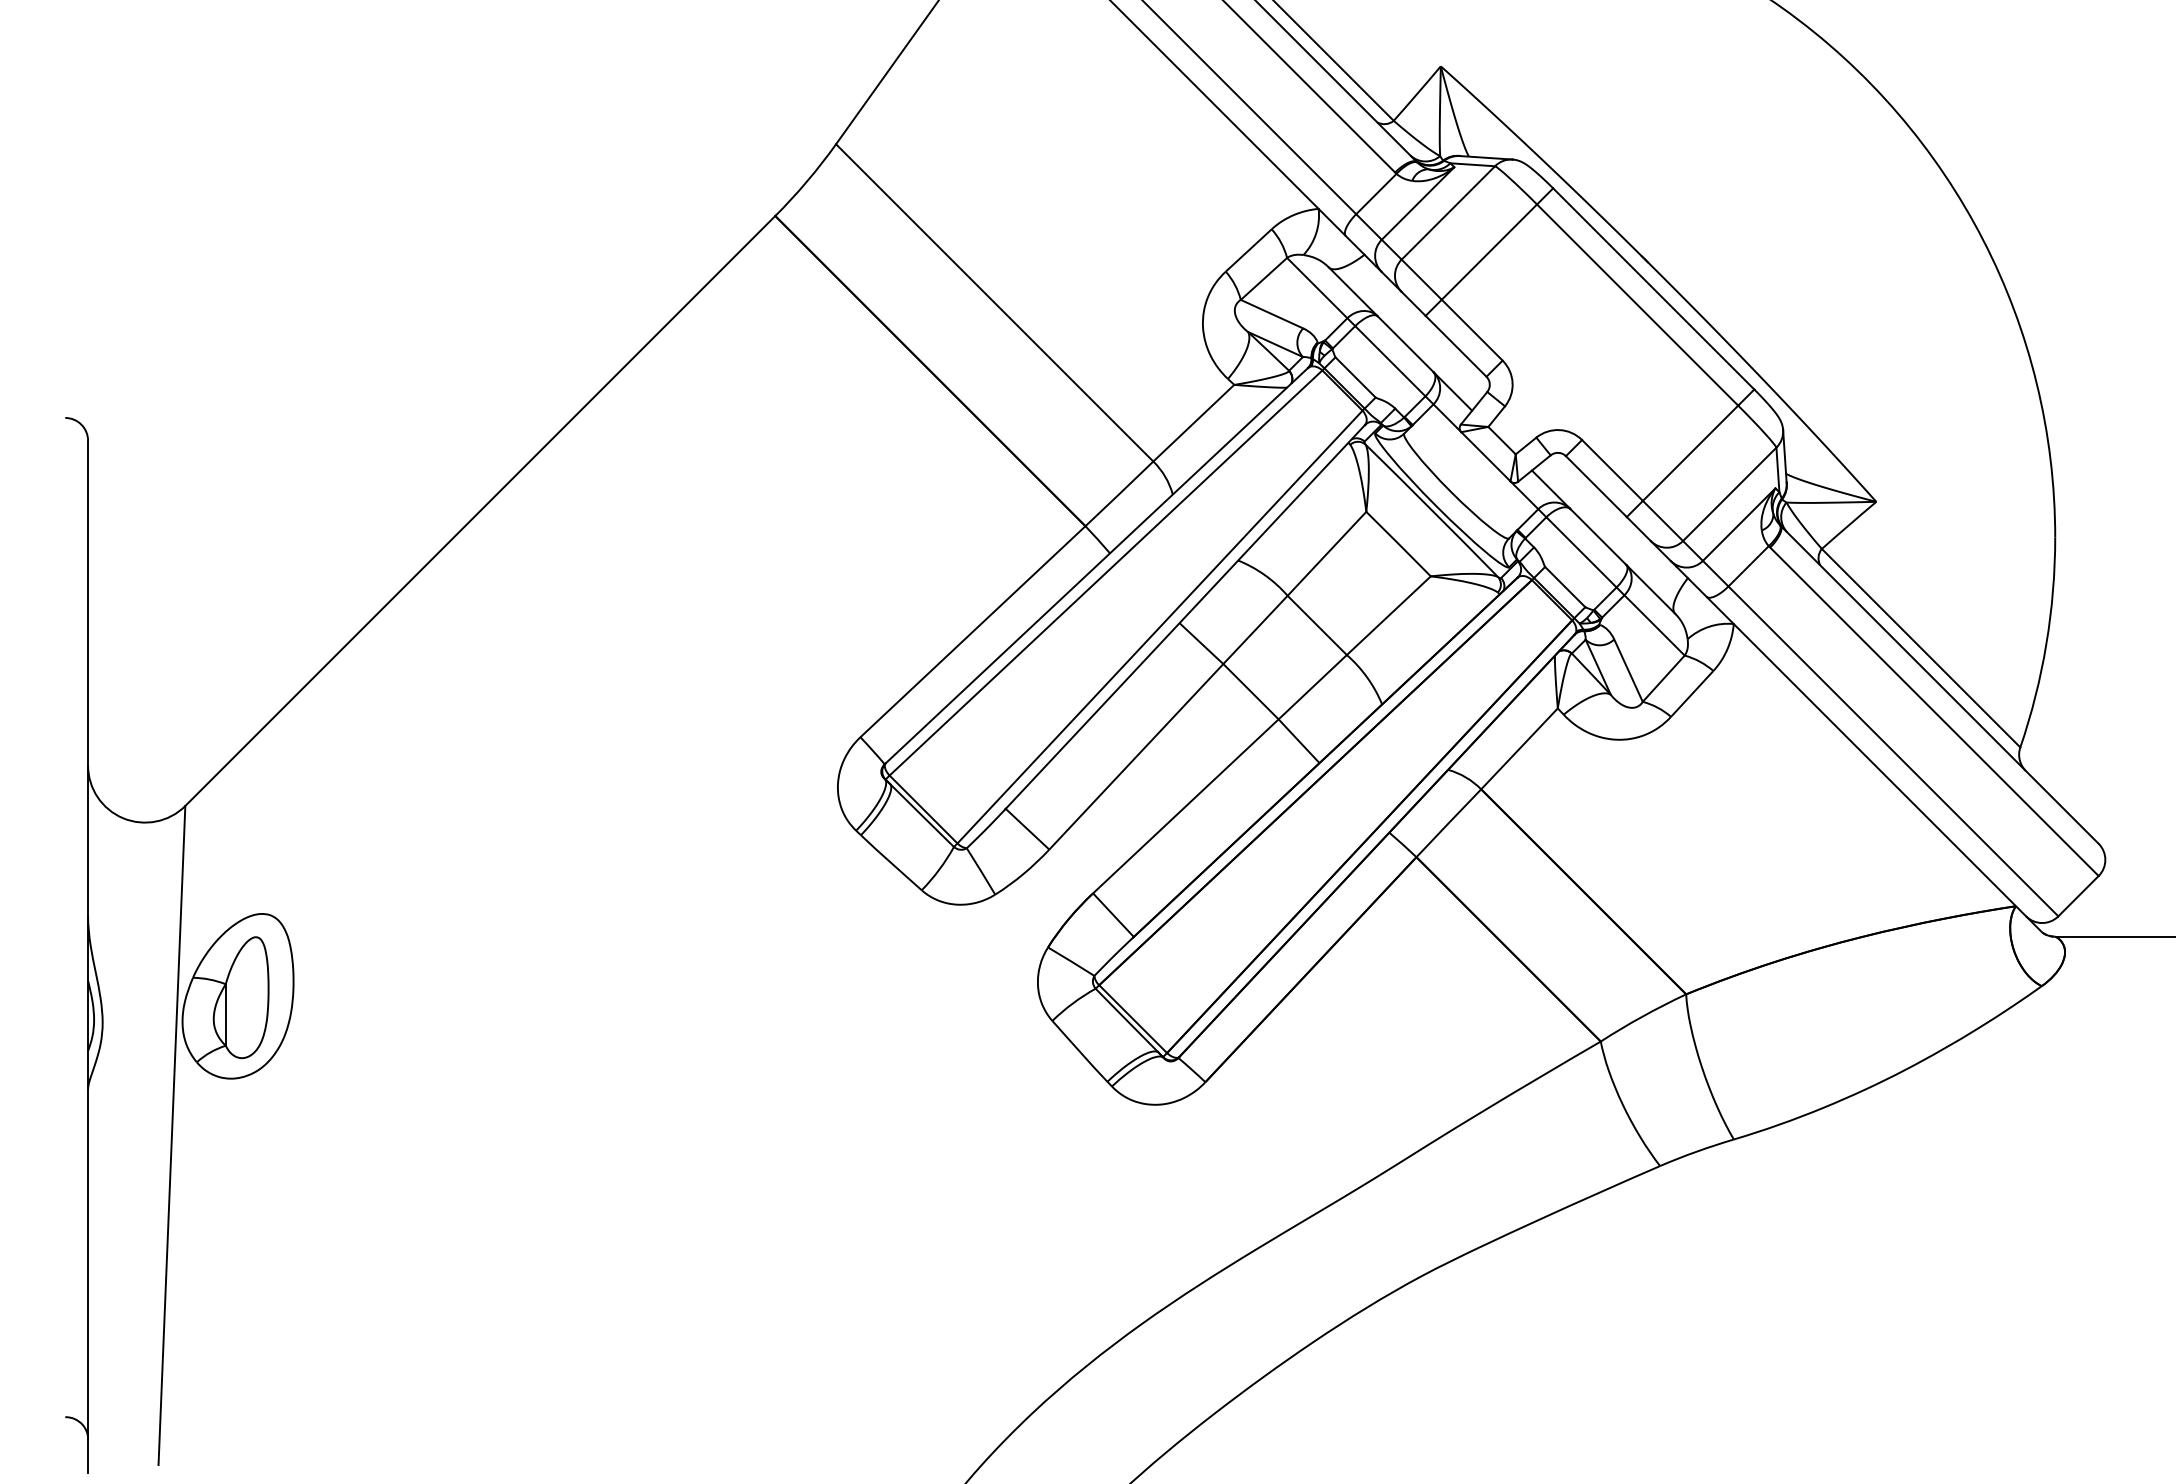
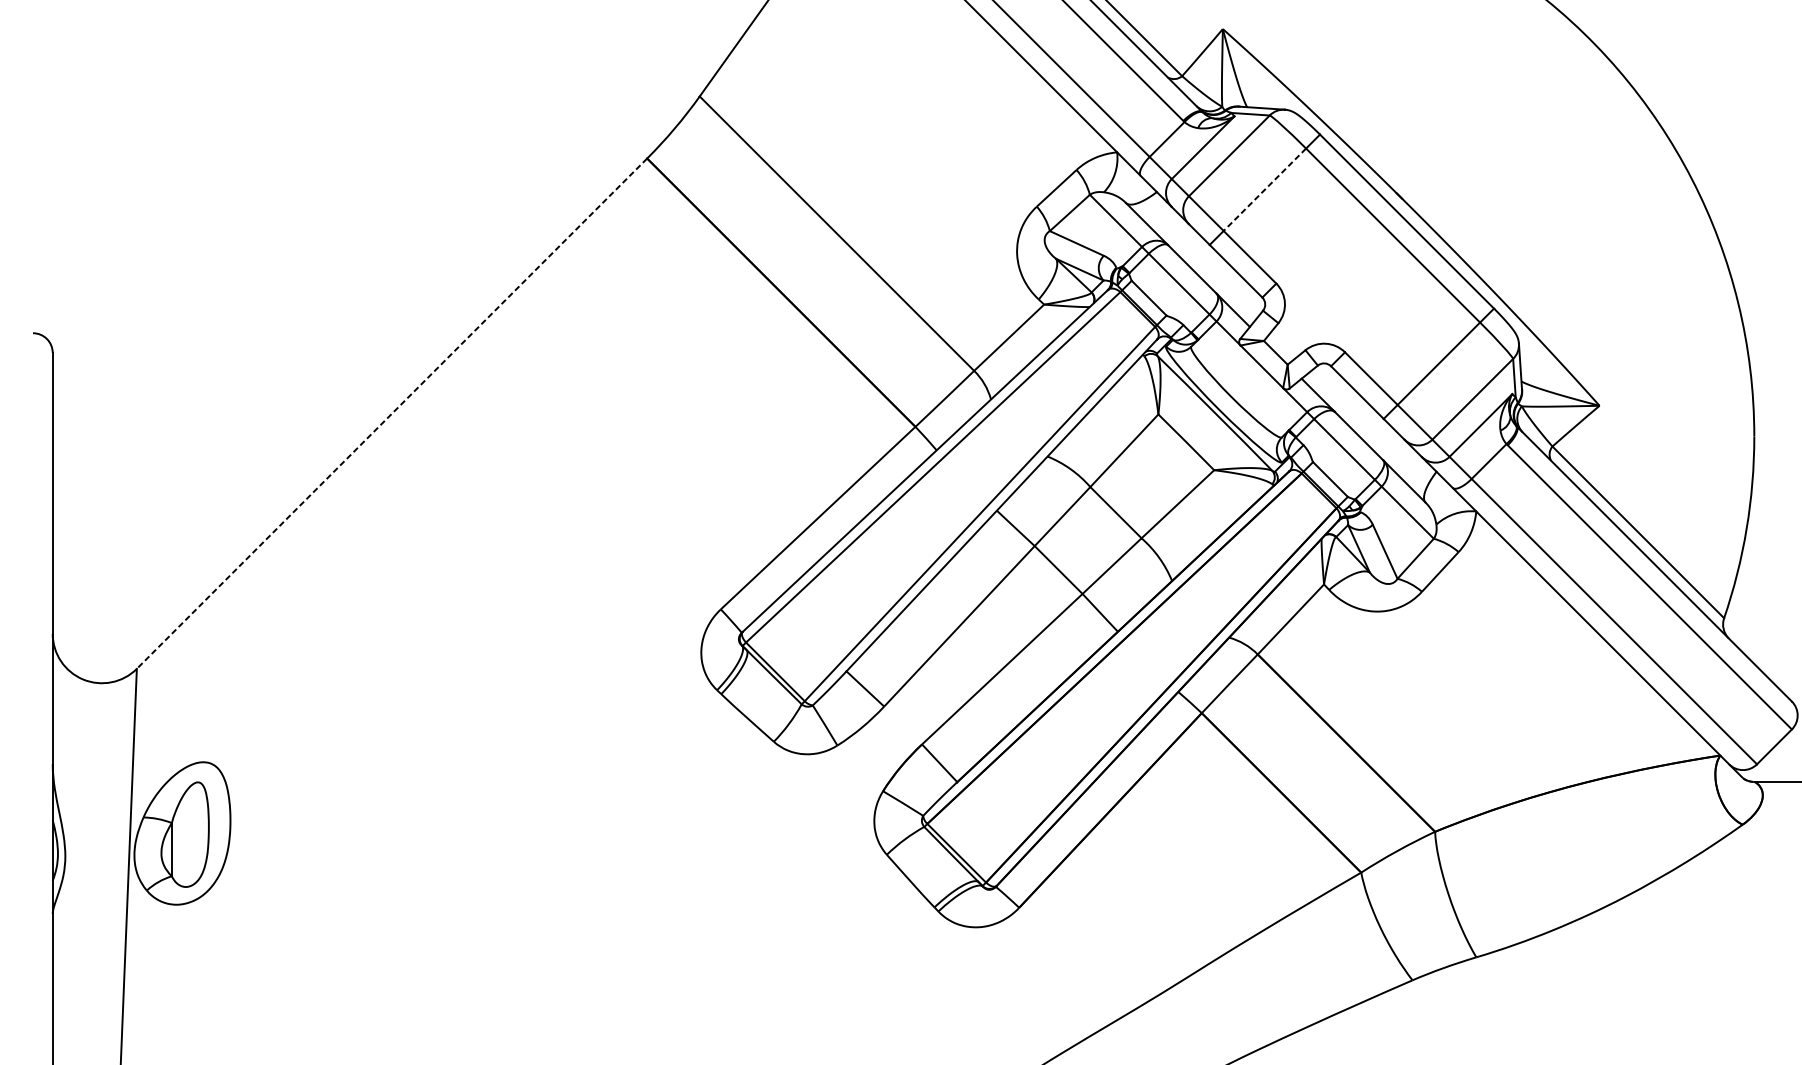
line: (1489, 252) -> (1264, 190), solid -> dashed
line: (479, 511) -> (391, 414), solid -> dashed

